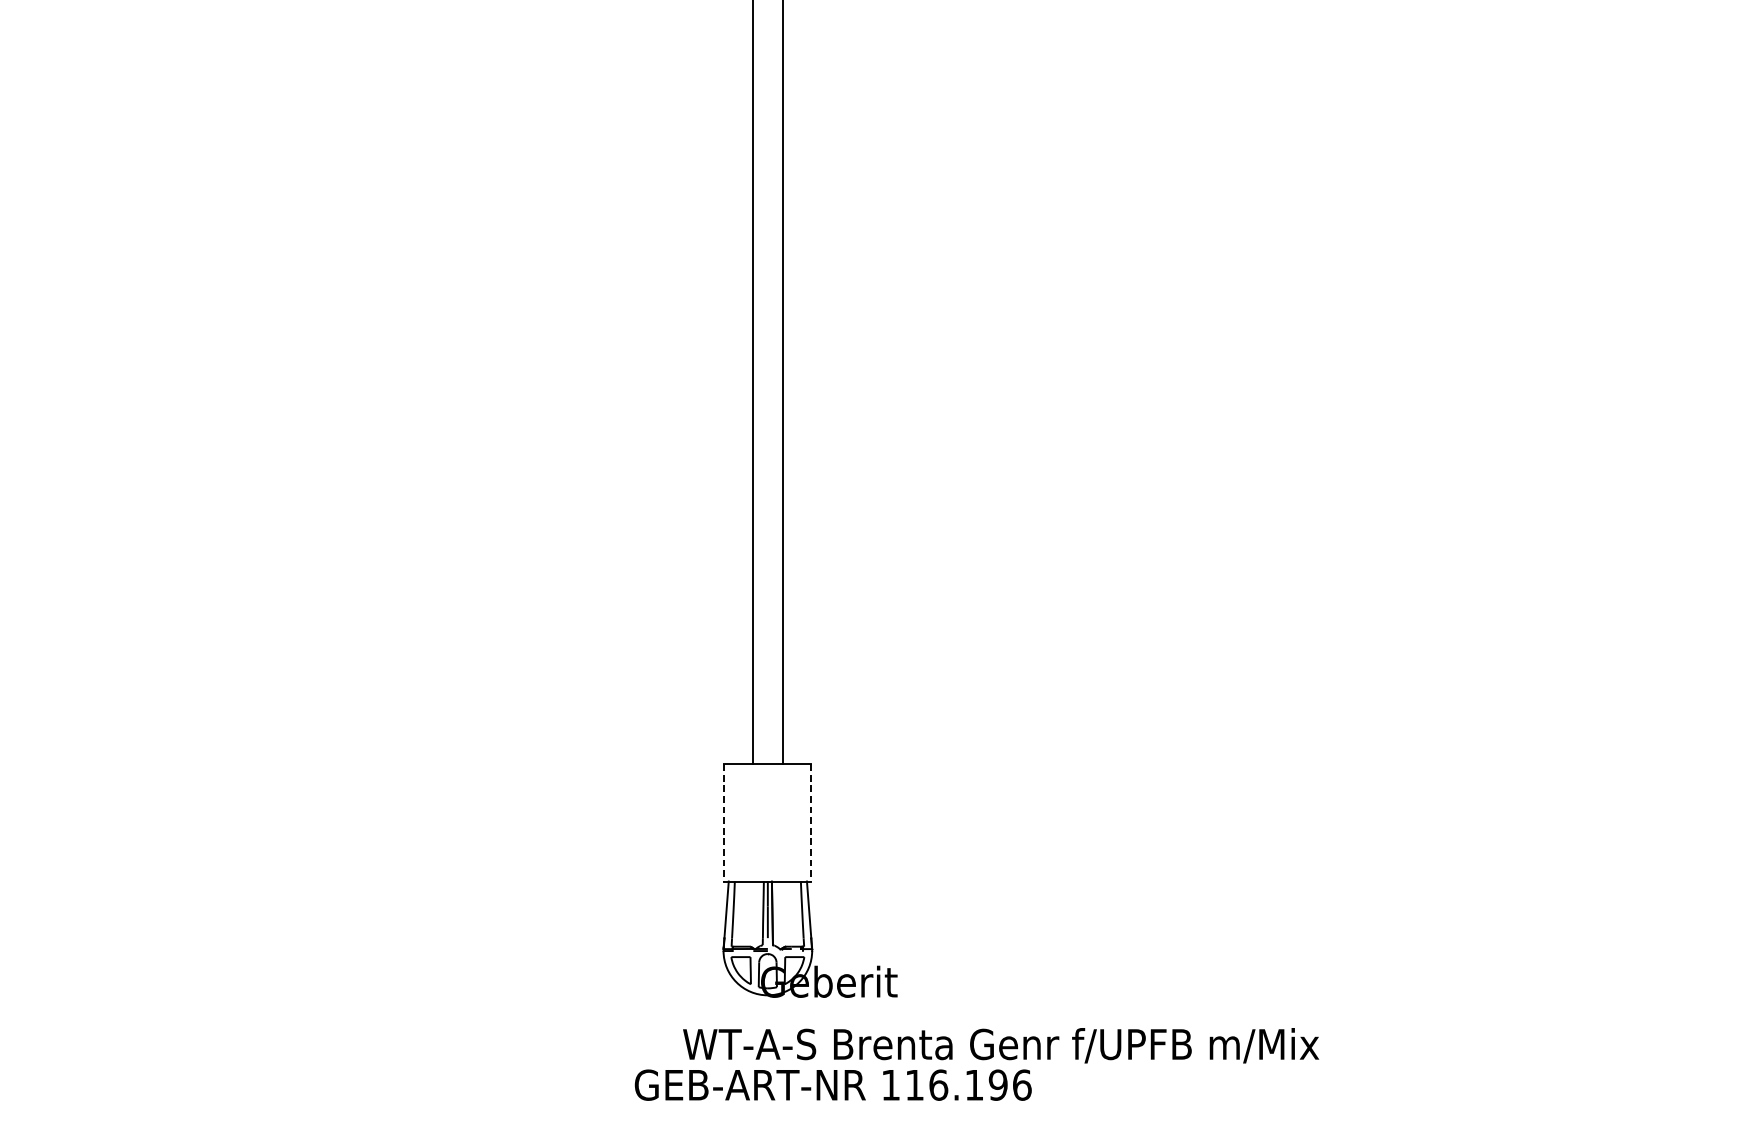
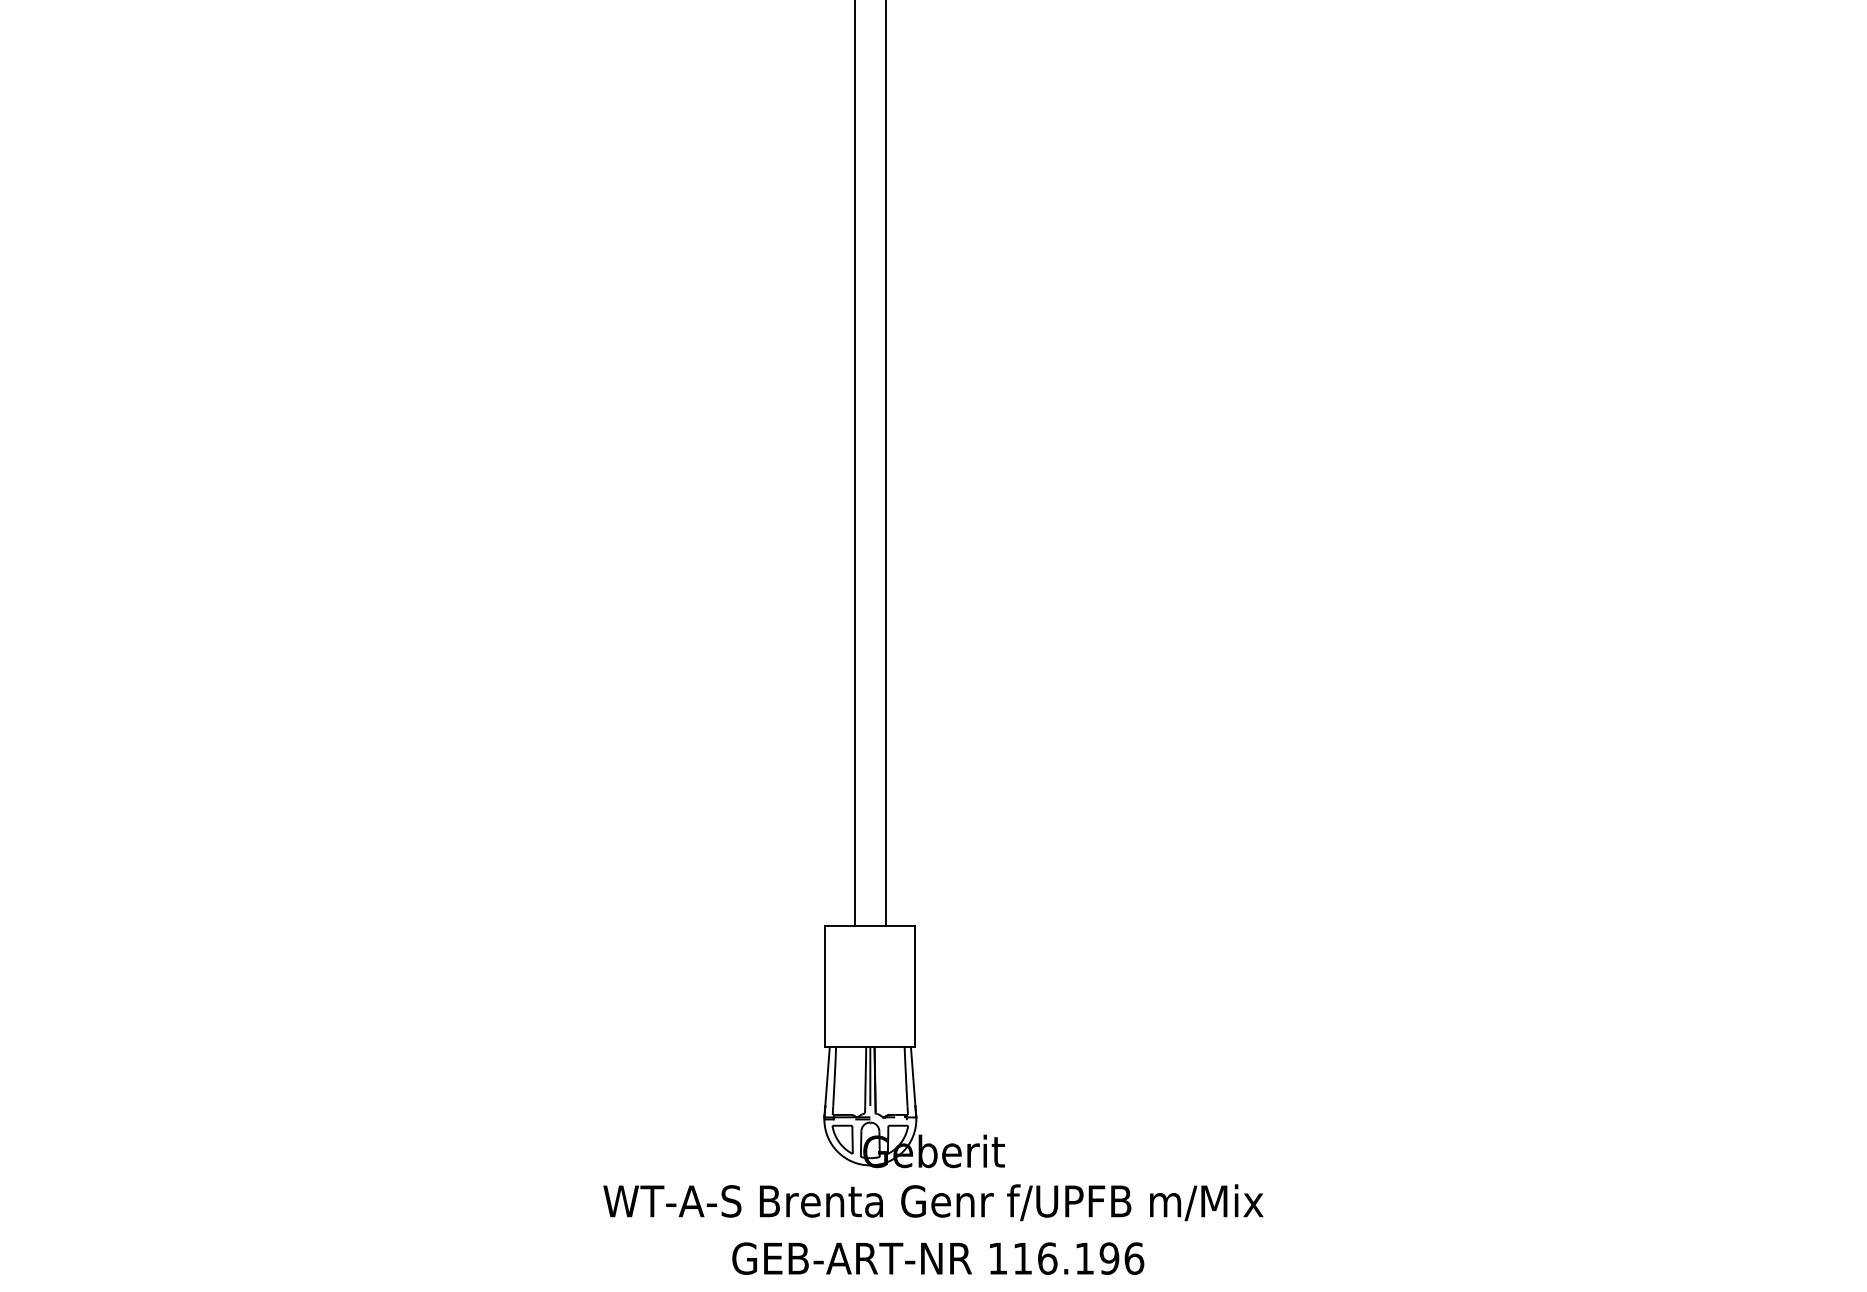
line: (724, 822) -> (825, 986), dashed -> solid
line: (811, 822) -> (915, 986), dashed -> solid
text: (1001, 1045) -> (933, 1202), moved

